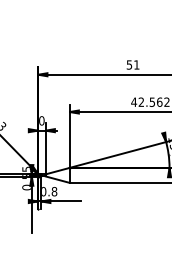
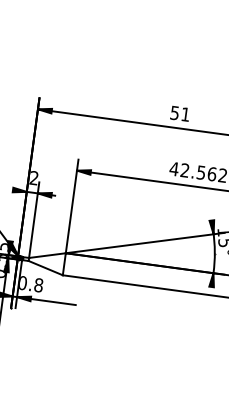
text: (41, 120) -> (33, 177), 0 -> 2

